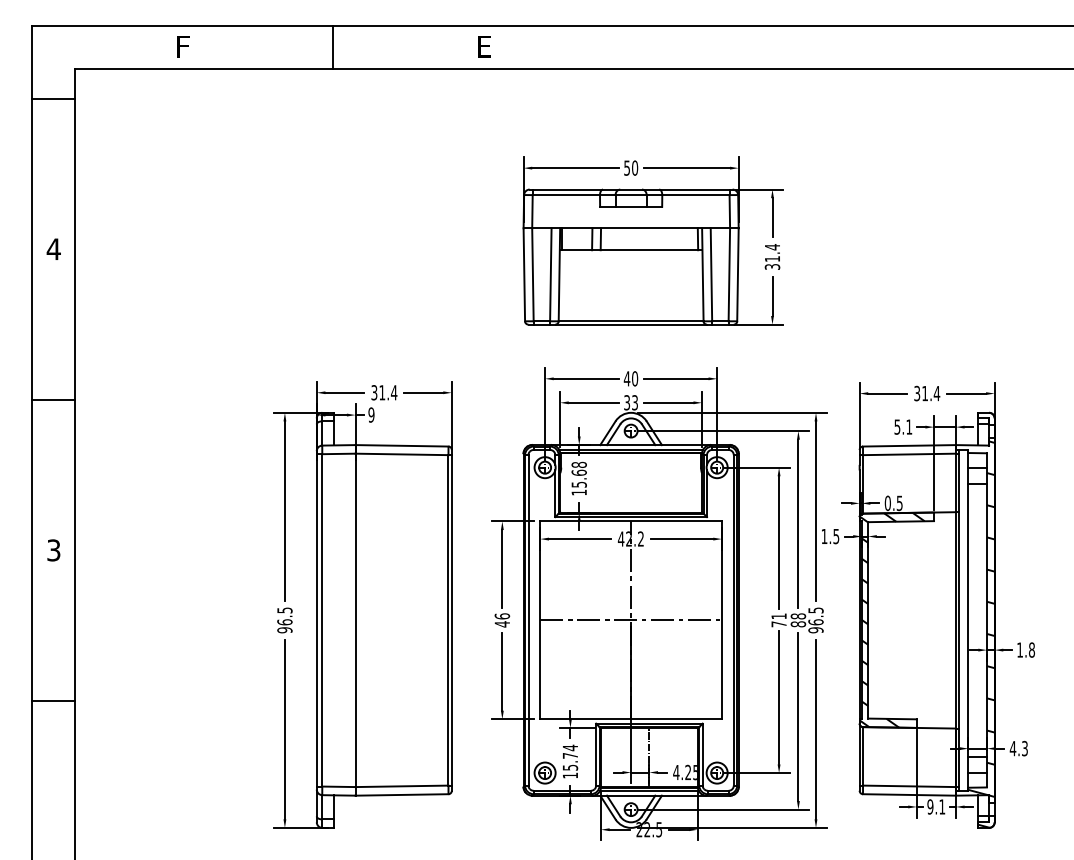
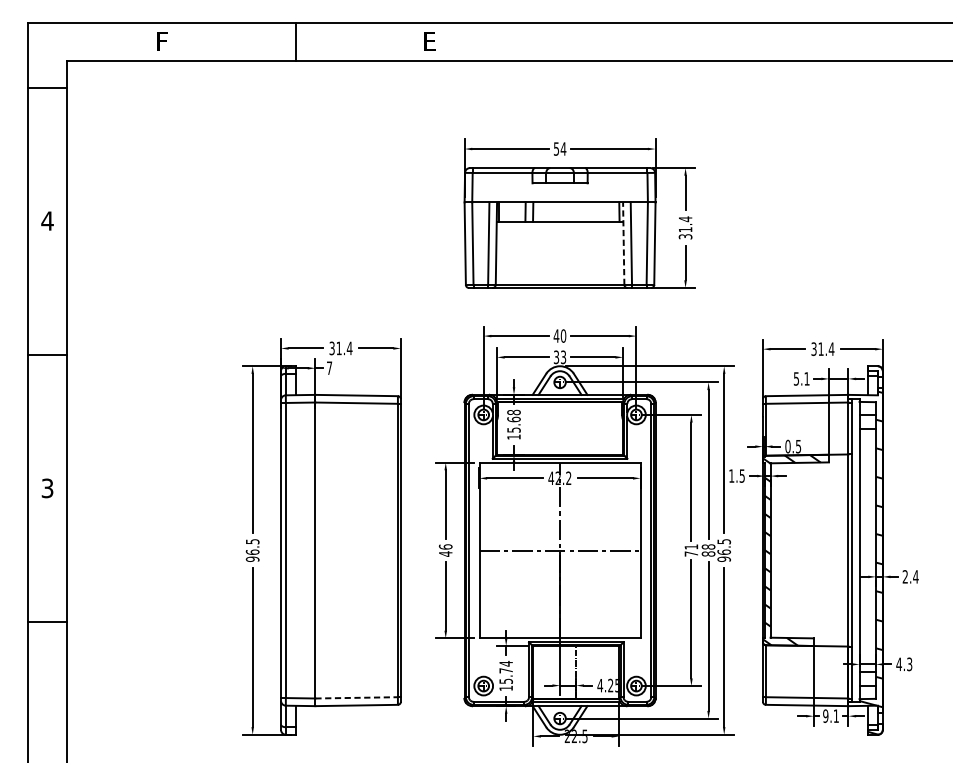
text: (634, 167) -> (563, 148), 50 -> 54
line: (702, 274) -> (623, 243), solid -> dashed
text: (371, 414) -> (329, 367), 9 -> 7
text: (1026, 649) -> (911, 576), 1.8 -> 2.4
line: (402, 786) -> (357, 698), solid -> dashed

